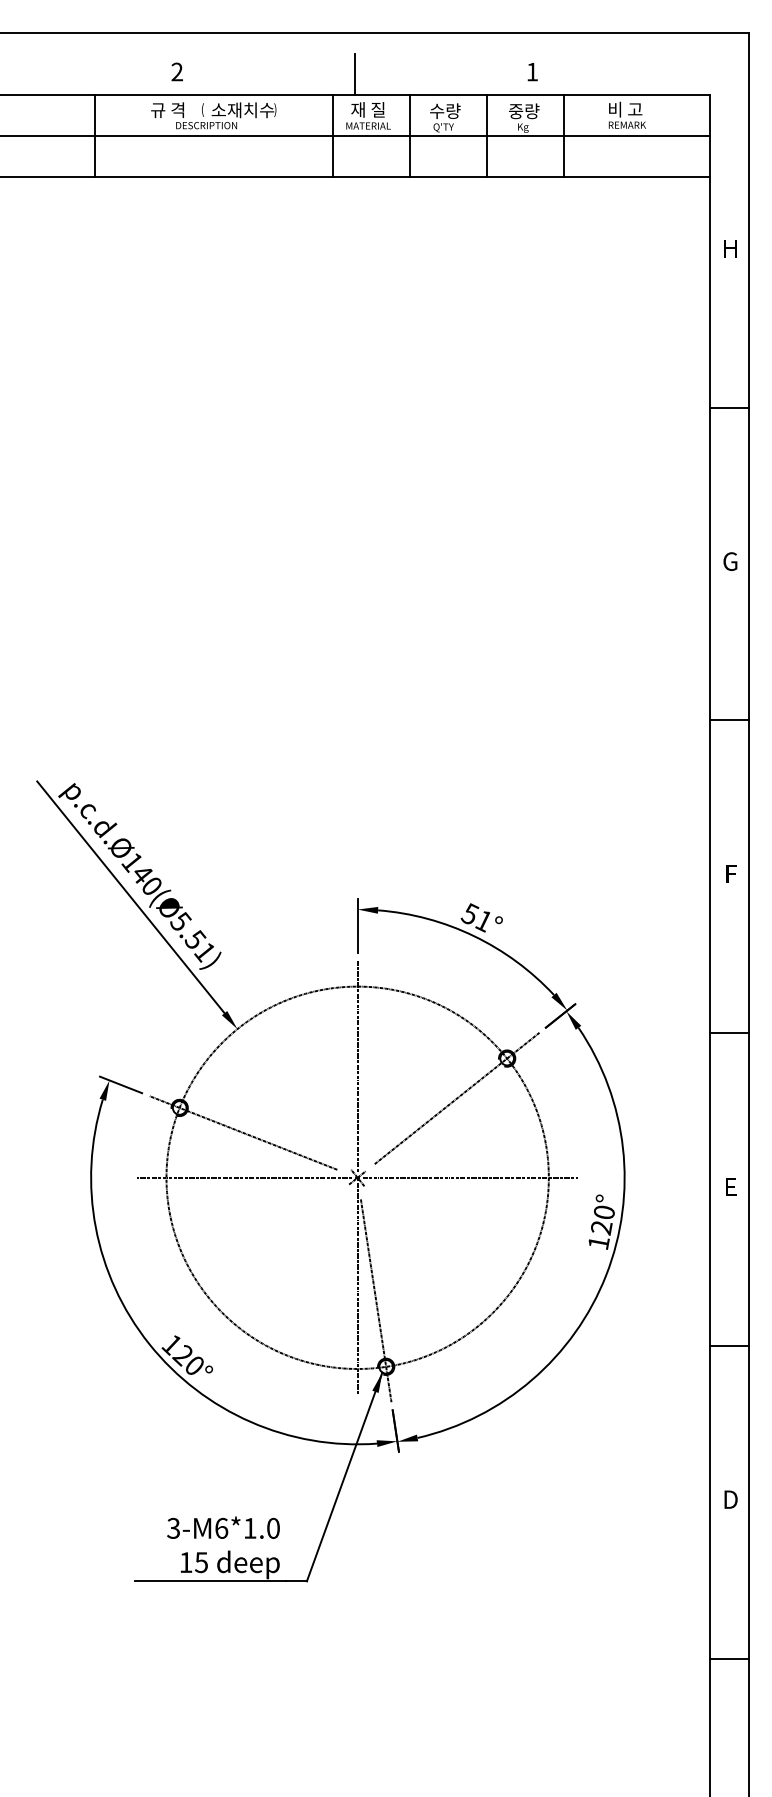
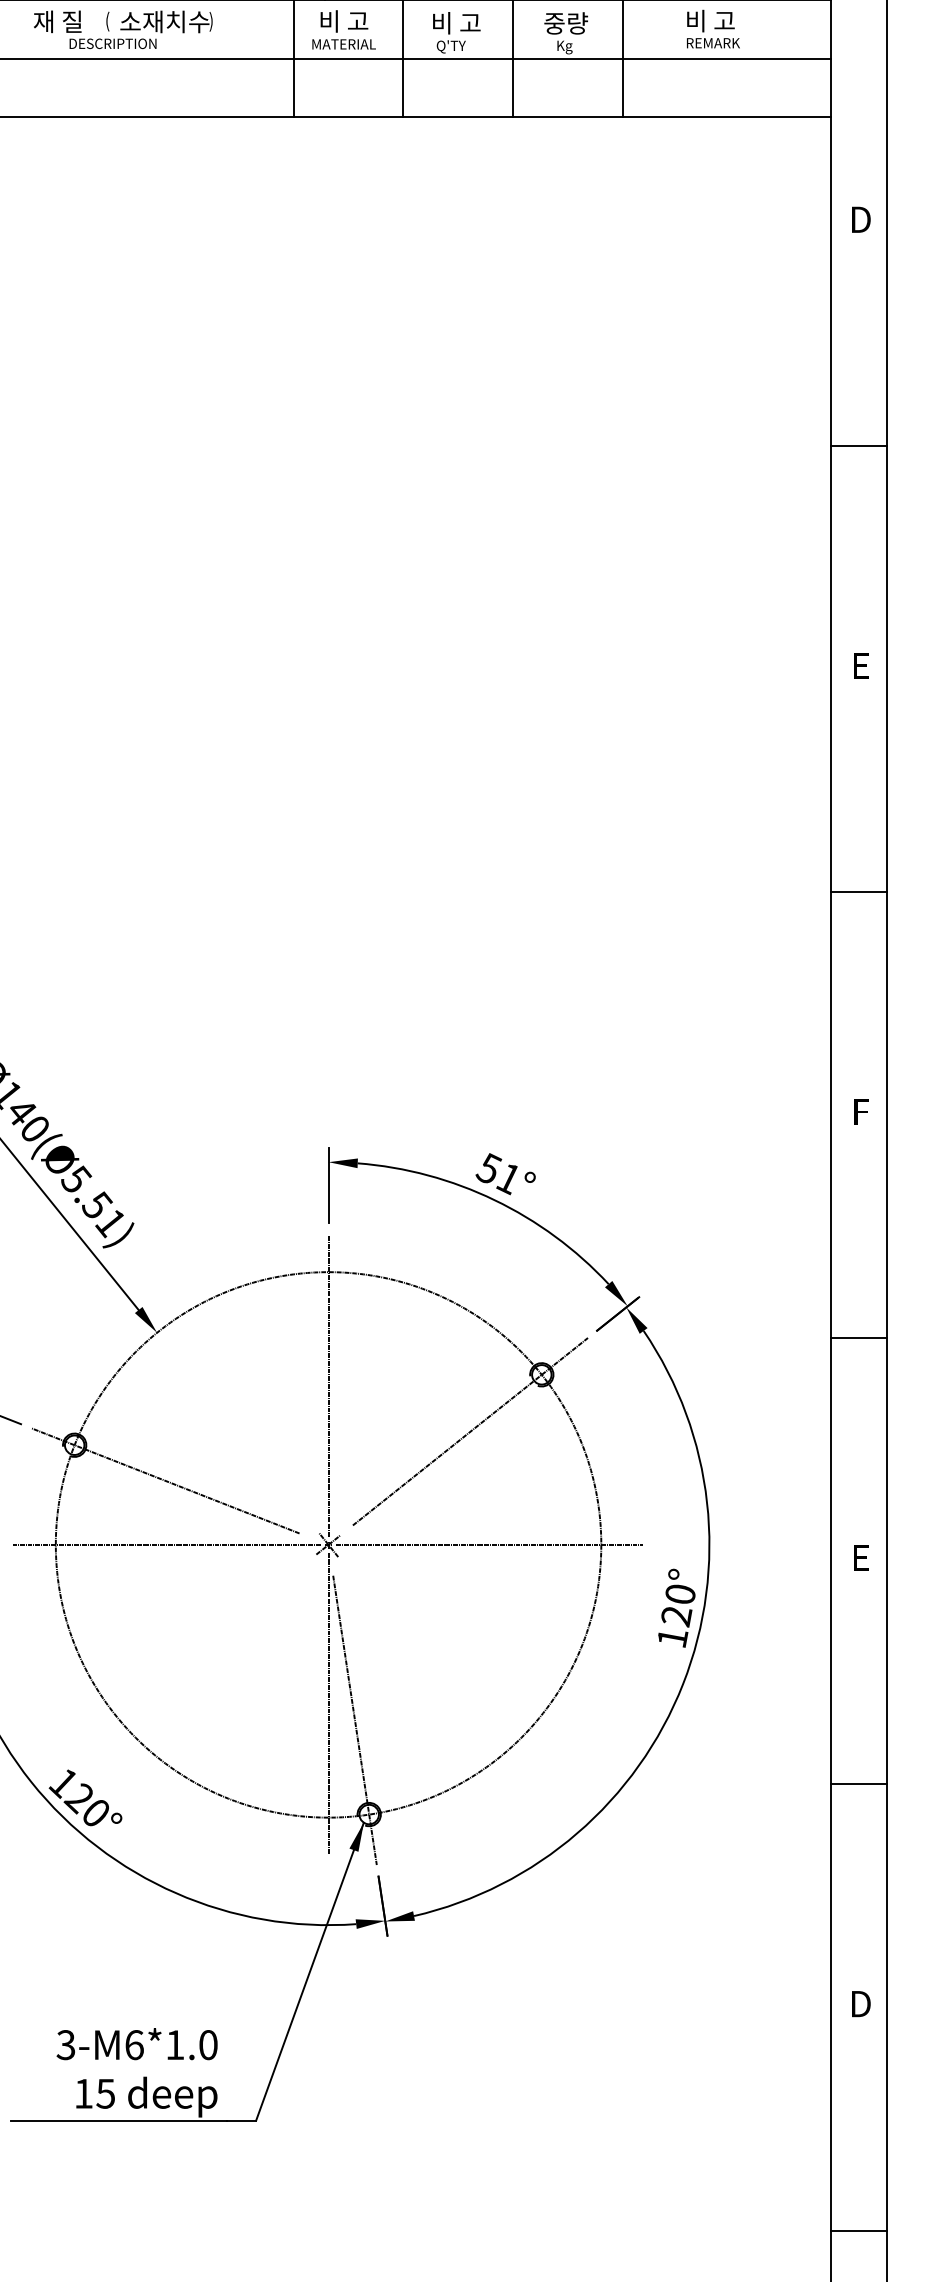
text: (167, 109) -> (57, 20), 규 격 -> 재 질
text: (368, 109) -> (344, 20), 재 질 -> 비 고
text: (447, 111) -> (456, 23), 수량 -> 비 고
text: (730, 248) -> (860, 219), H -> D
text: (730, 561) -> (860, 665), G -> E

